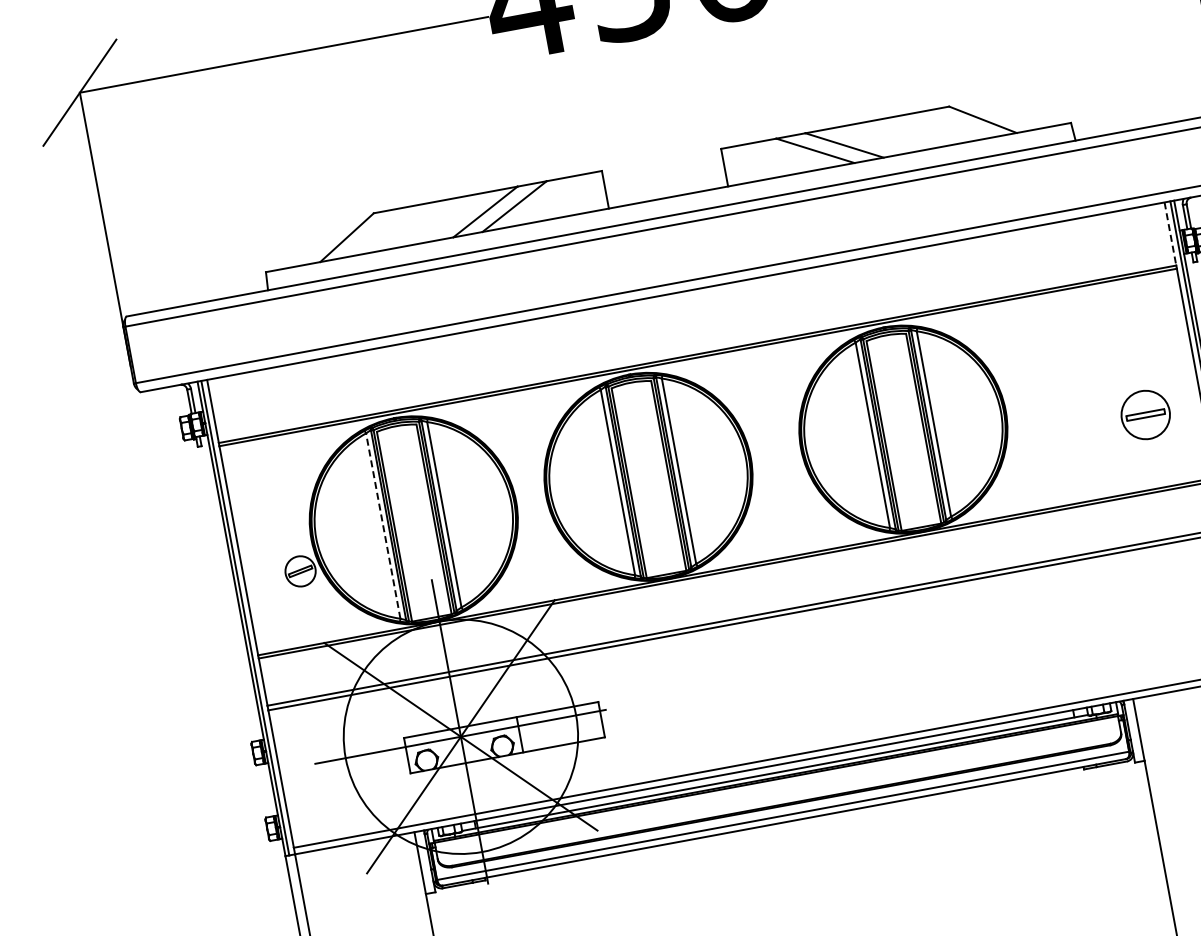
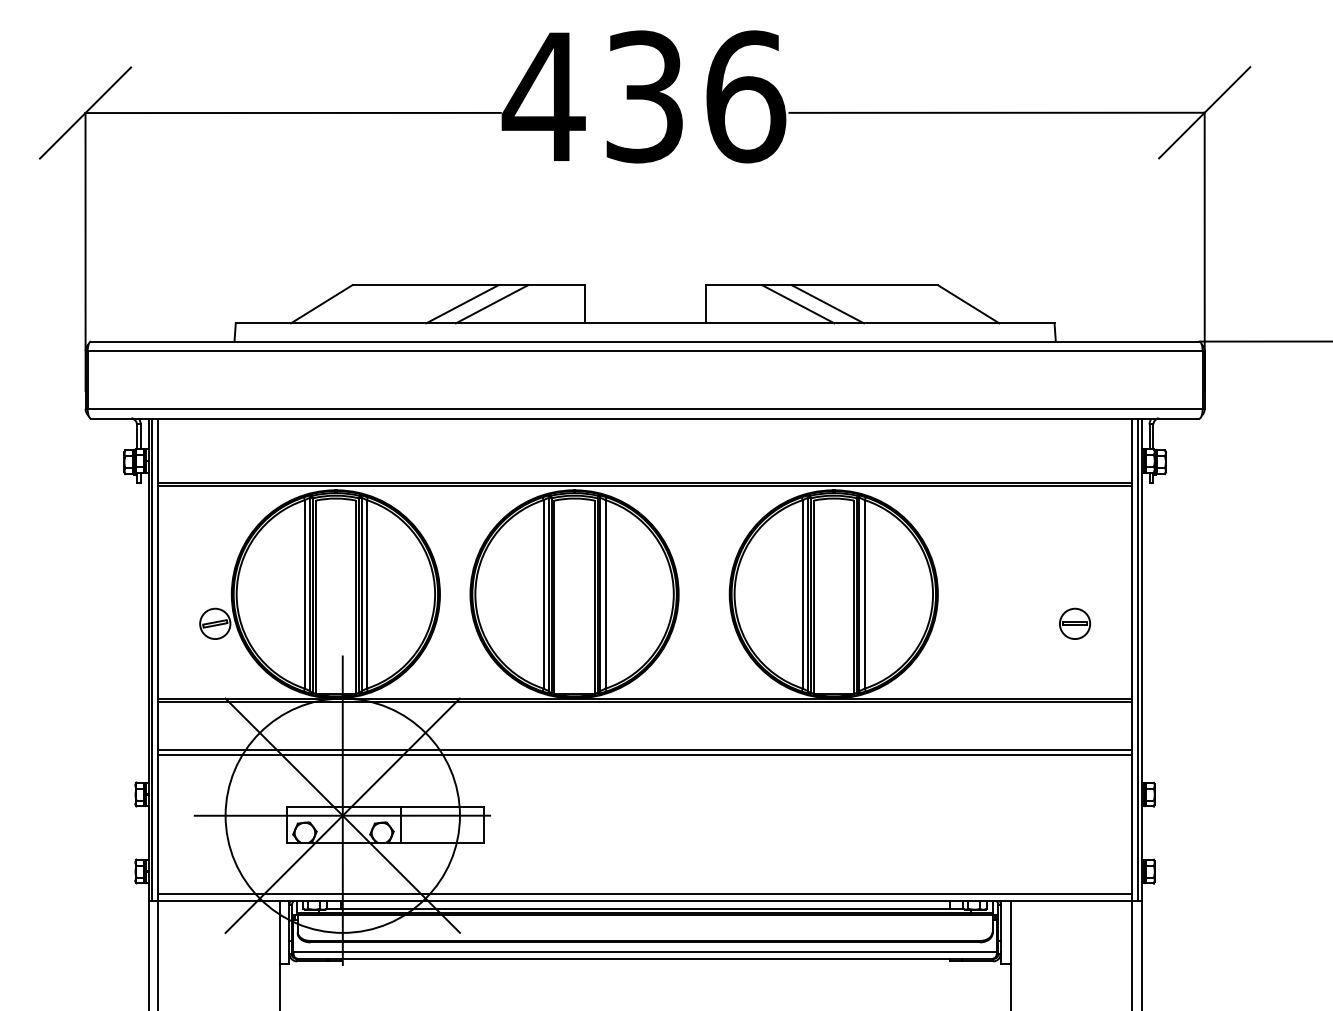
line: (1171, 234) -> (1132, 451), dashed -> solid
part: (1146, 414) -> (1075, 623), size x0.62
line: (382, 525) -> (304, 593), dashed -> solid

